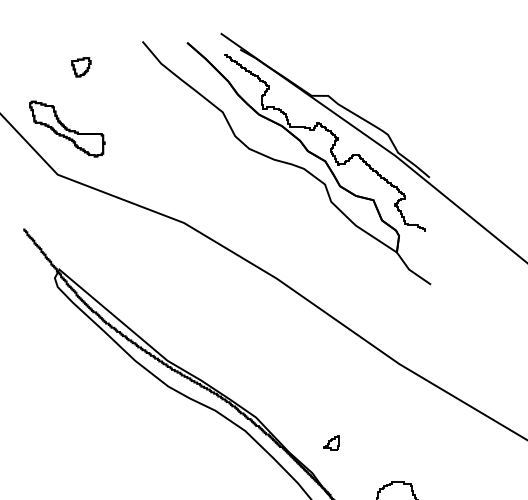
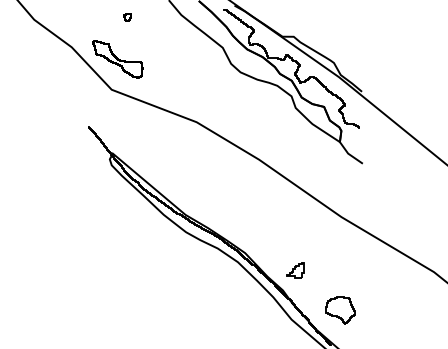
part: (81, 67) -> (127, 17), size x0.6
part: (330, 441) -> (295, 269), size x1.6

